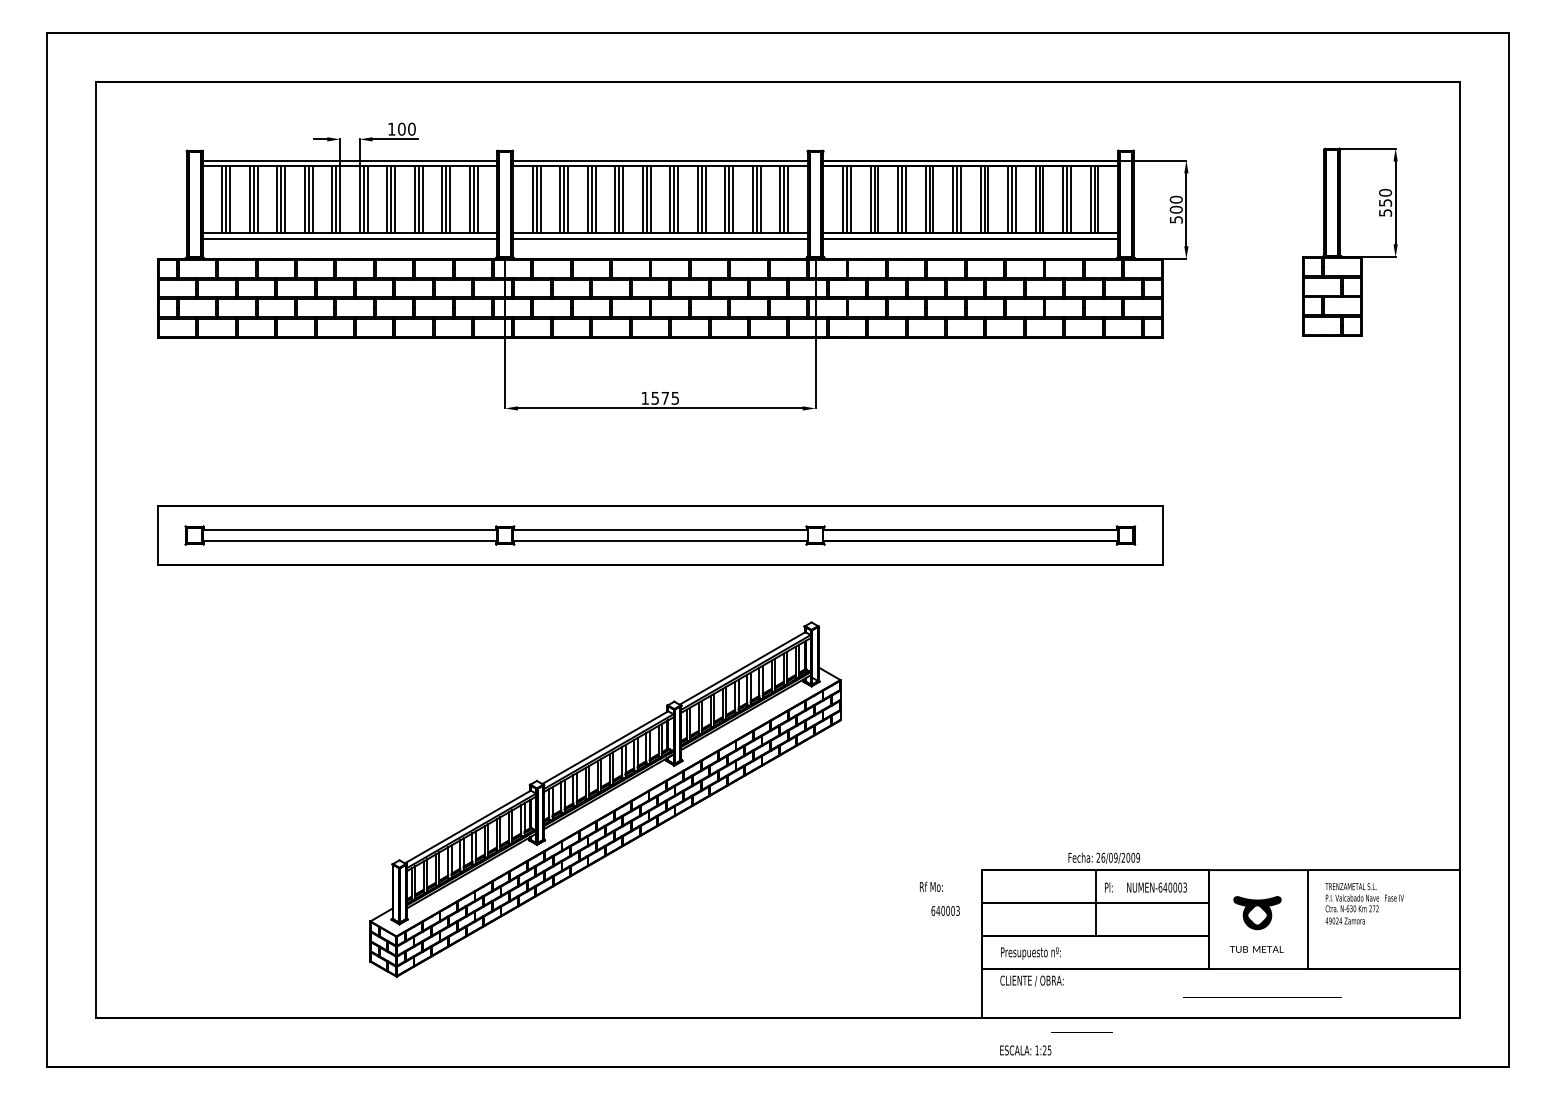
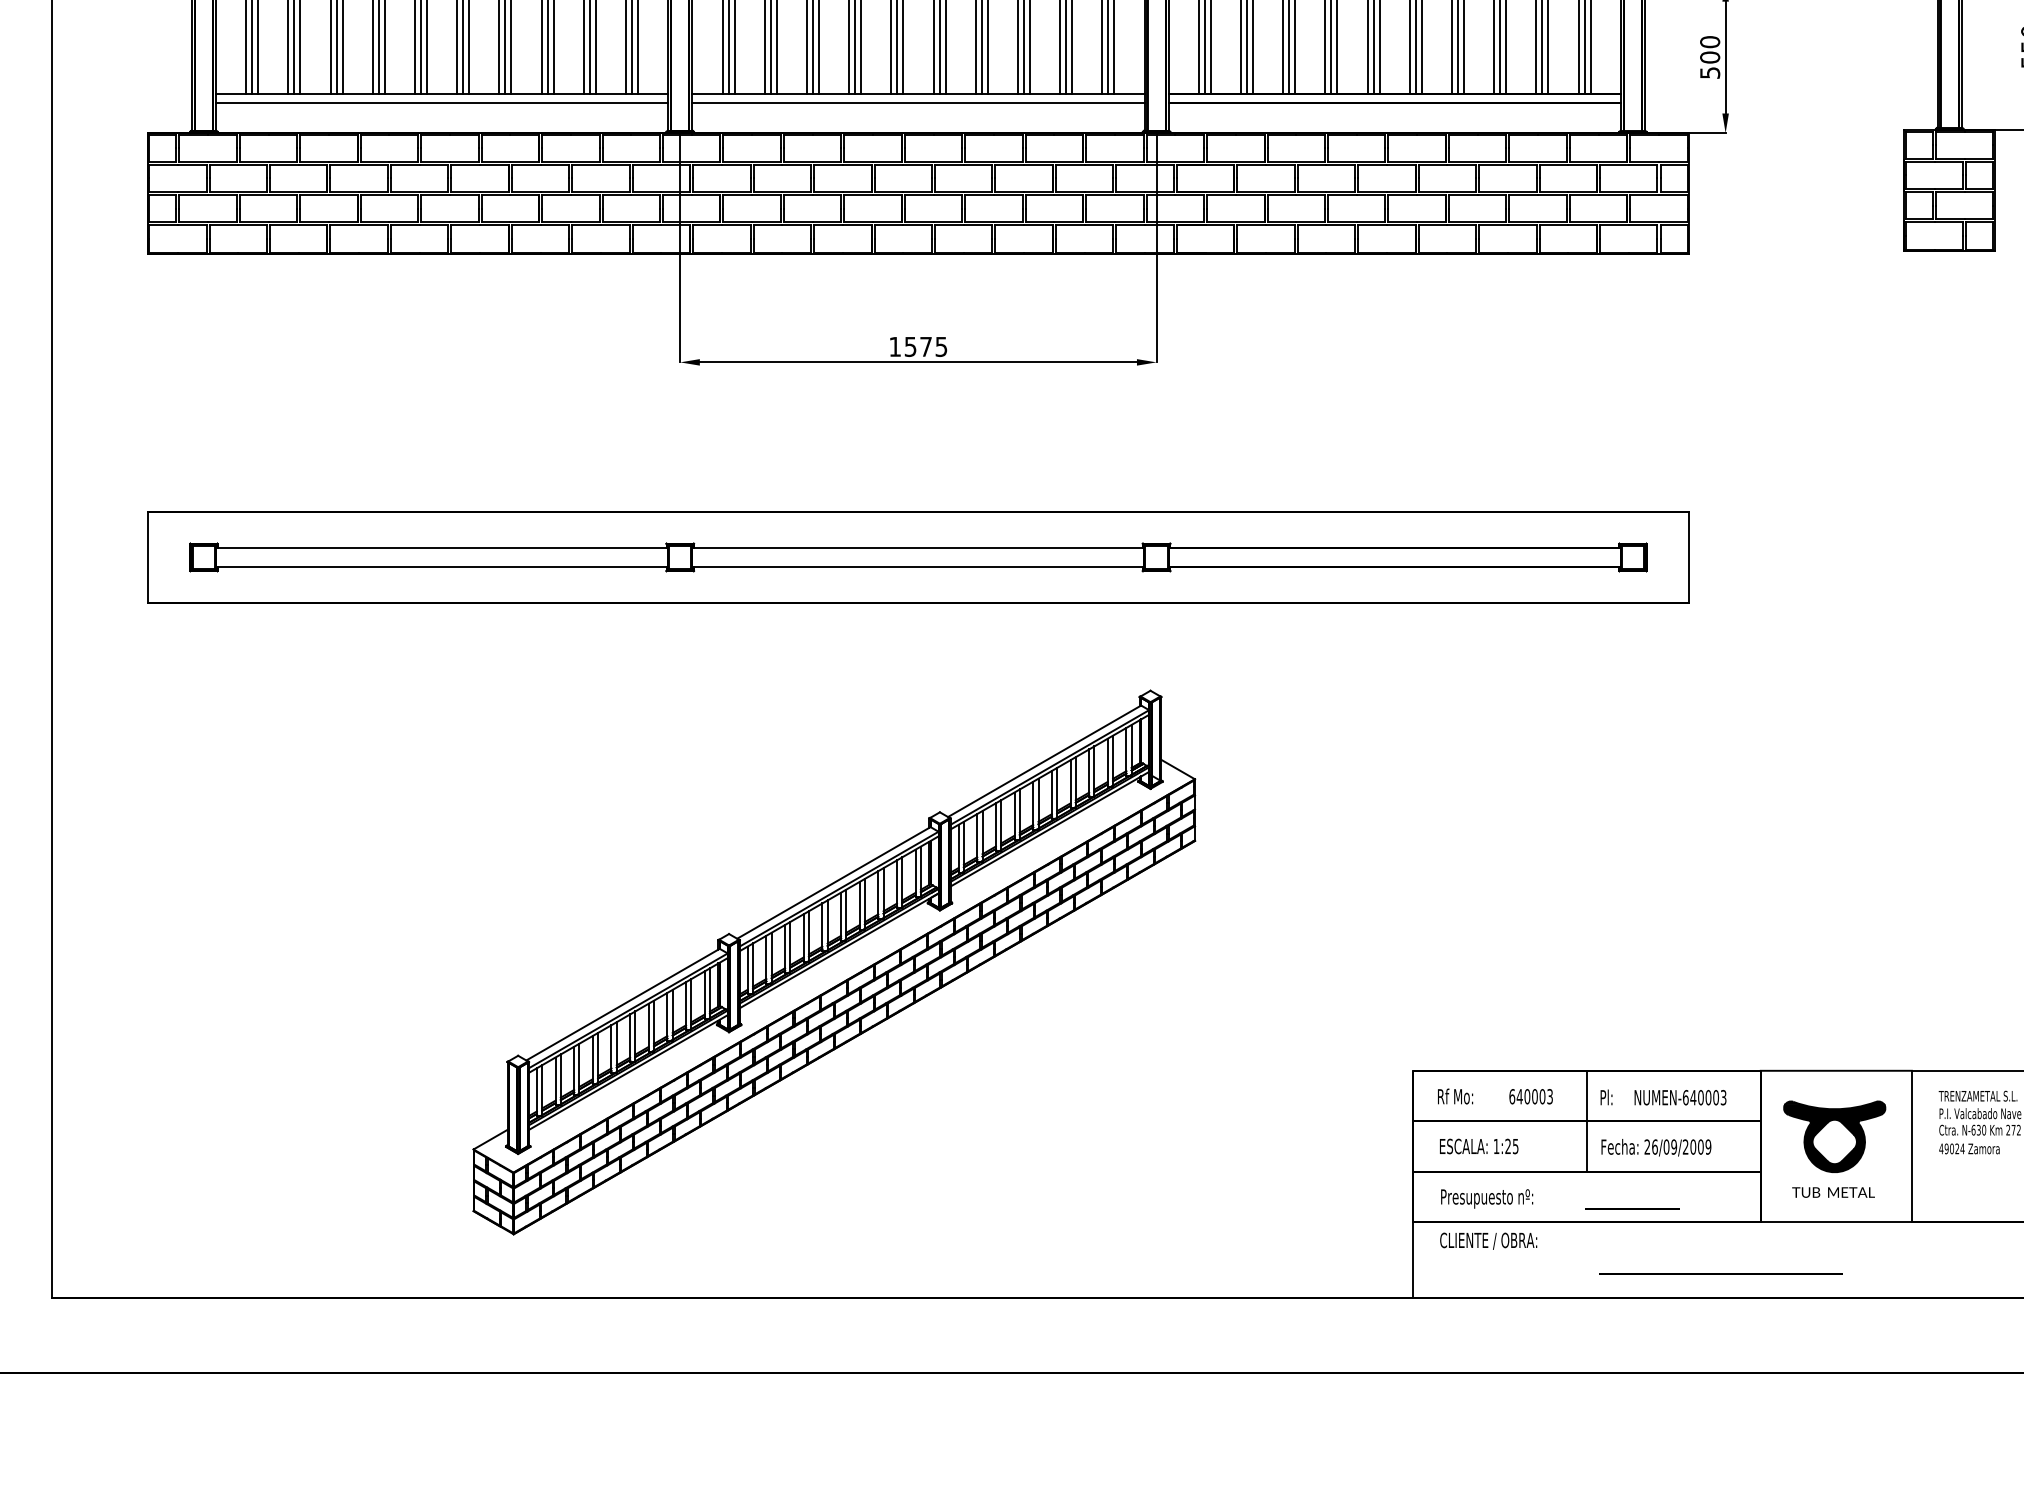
text: (1104, 857) -> (1656, 1146), moved
text: (931, 886) -> (1455, 1095), moved
text: (945, 910) -> (1530, 1095), moved
part: (1257, 912) -> (1834, 1135), size x1.43
text: (1262, 997) -> (1721, 1273), moved
text: (1081, 1032) -> (1632, 1209), moved
text: (1025, 1050) -> (1478, 1146), moved

